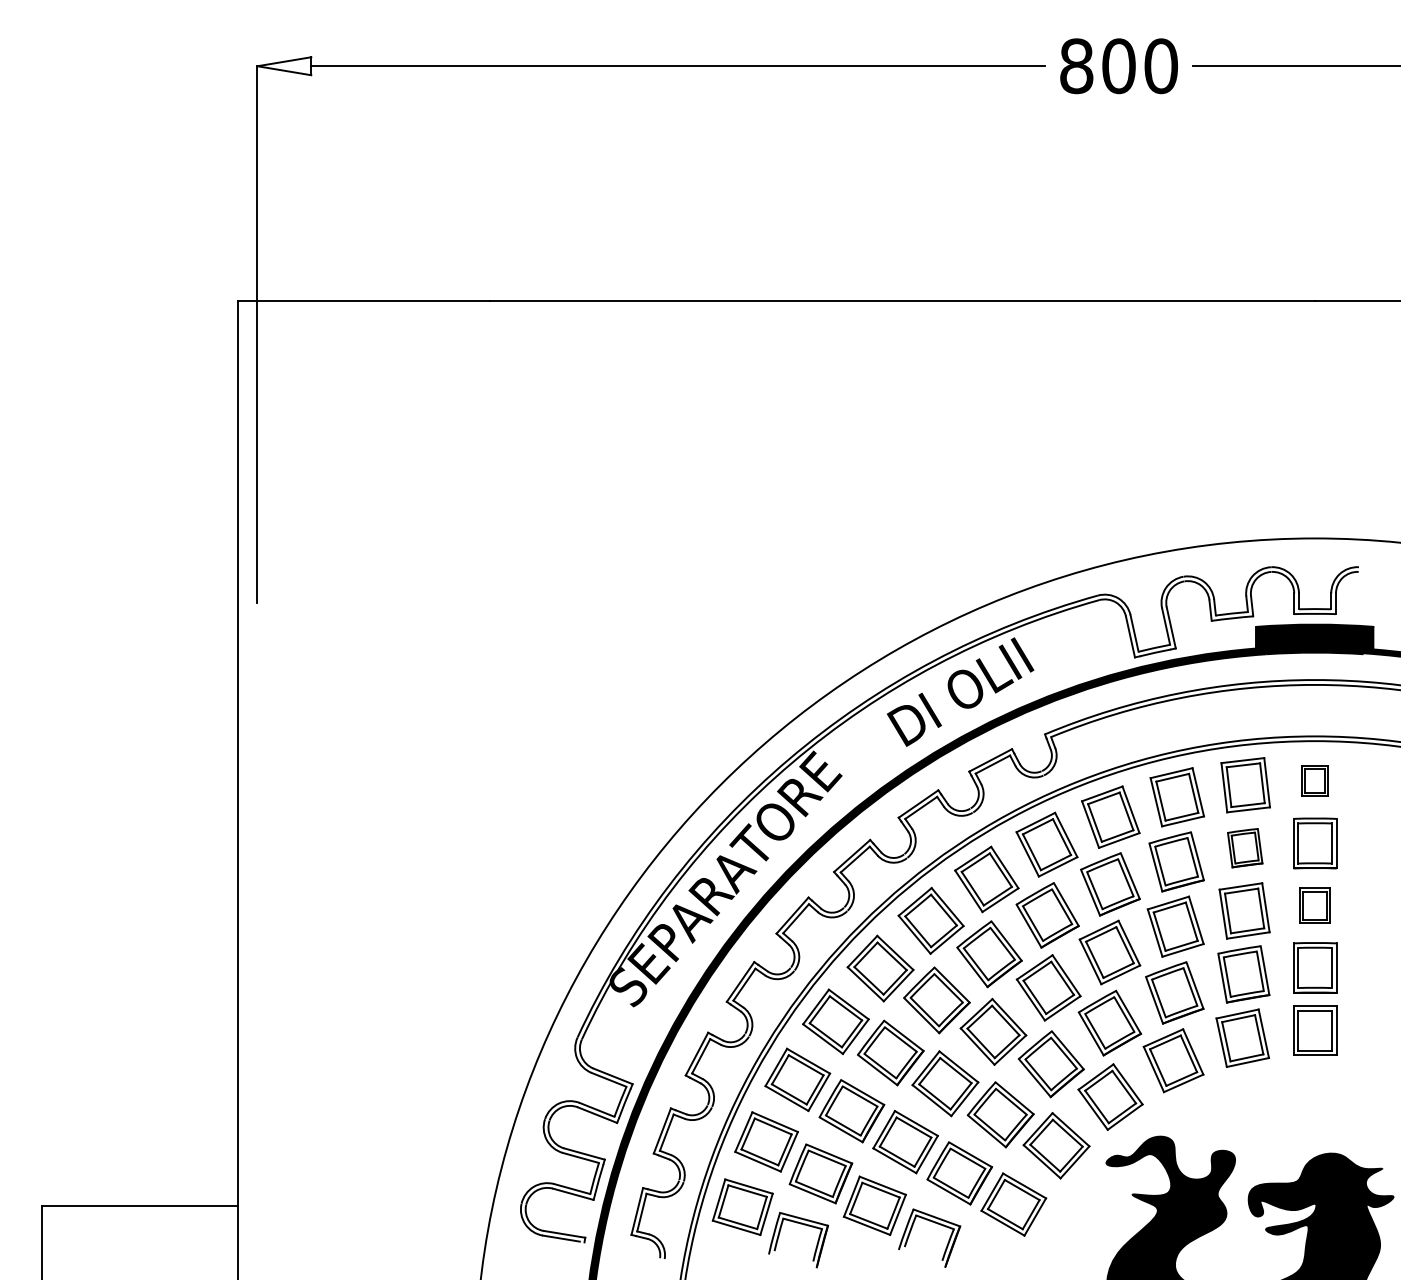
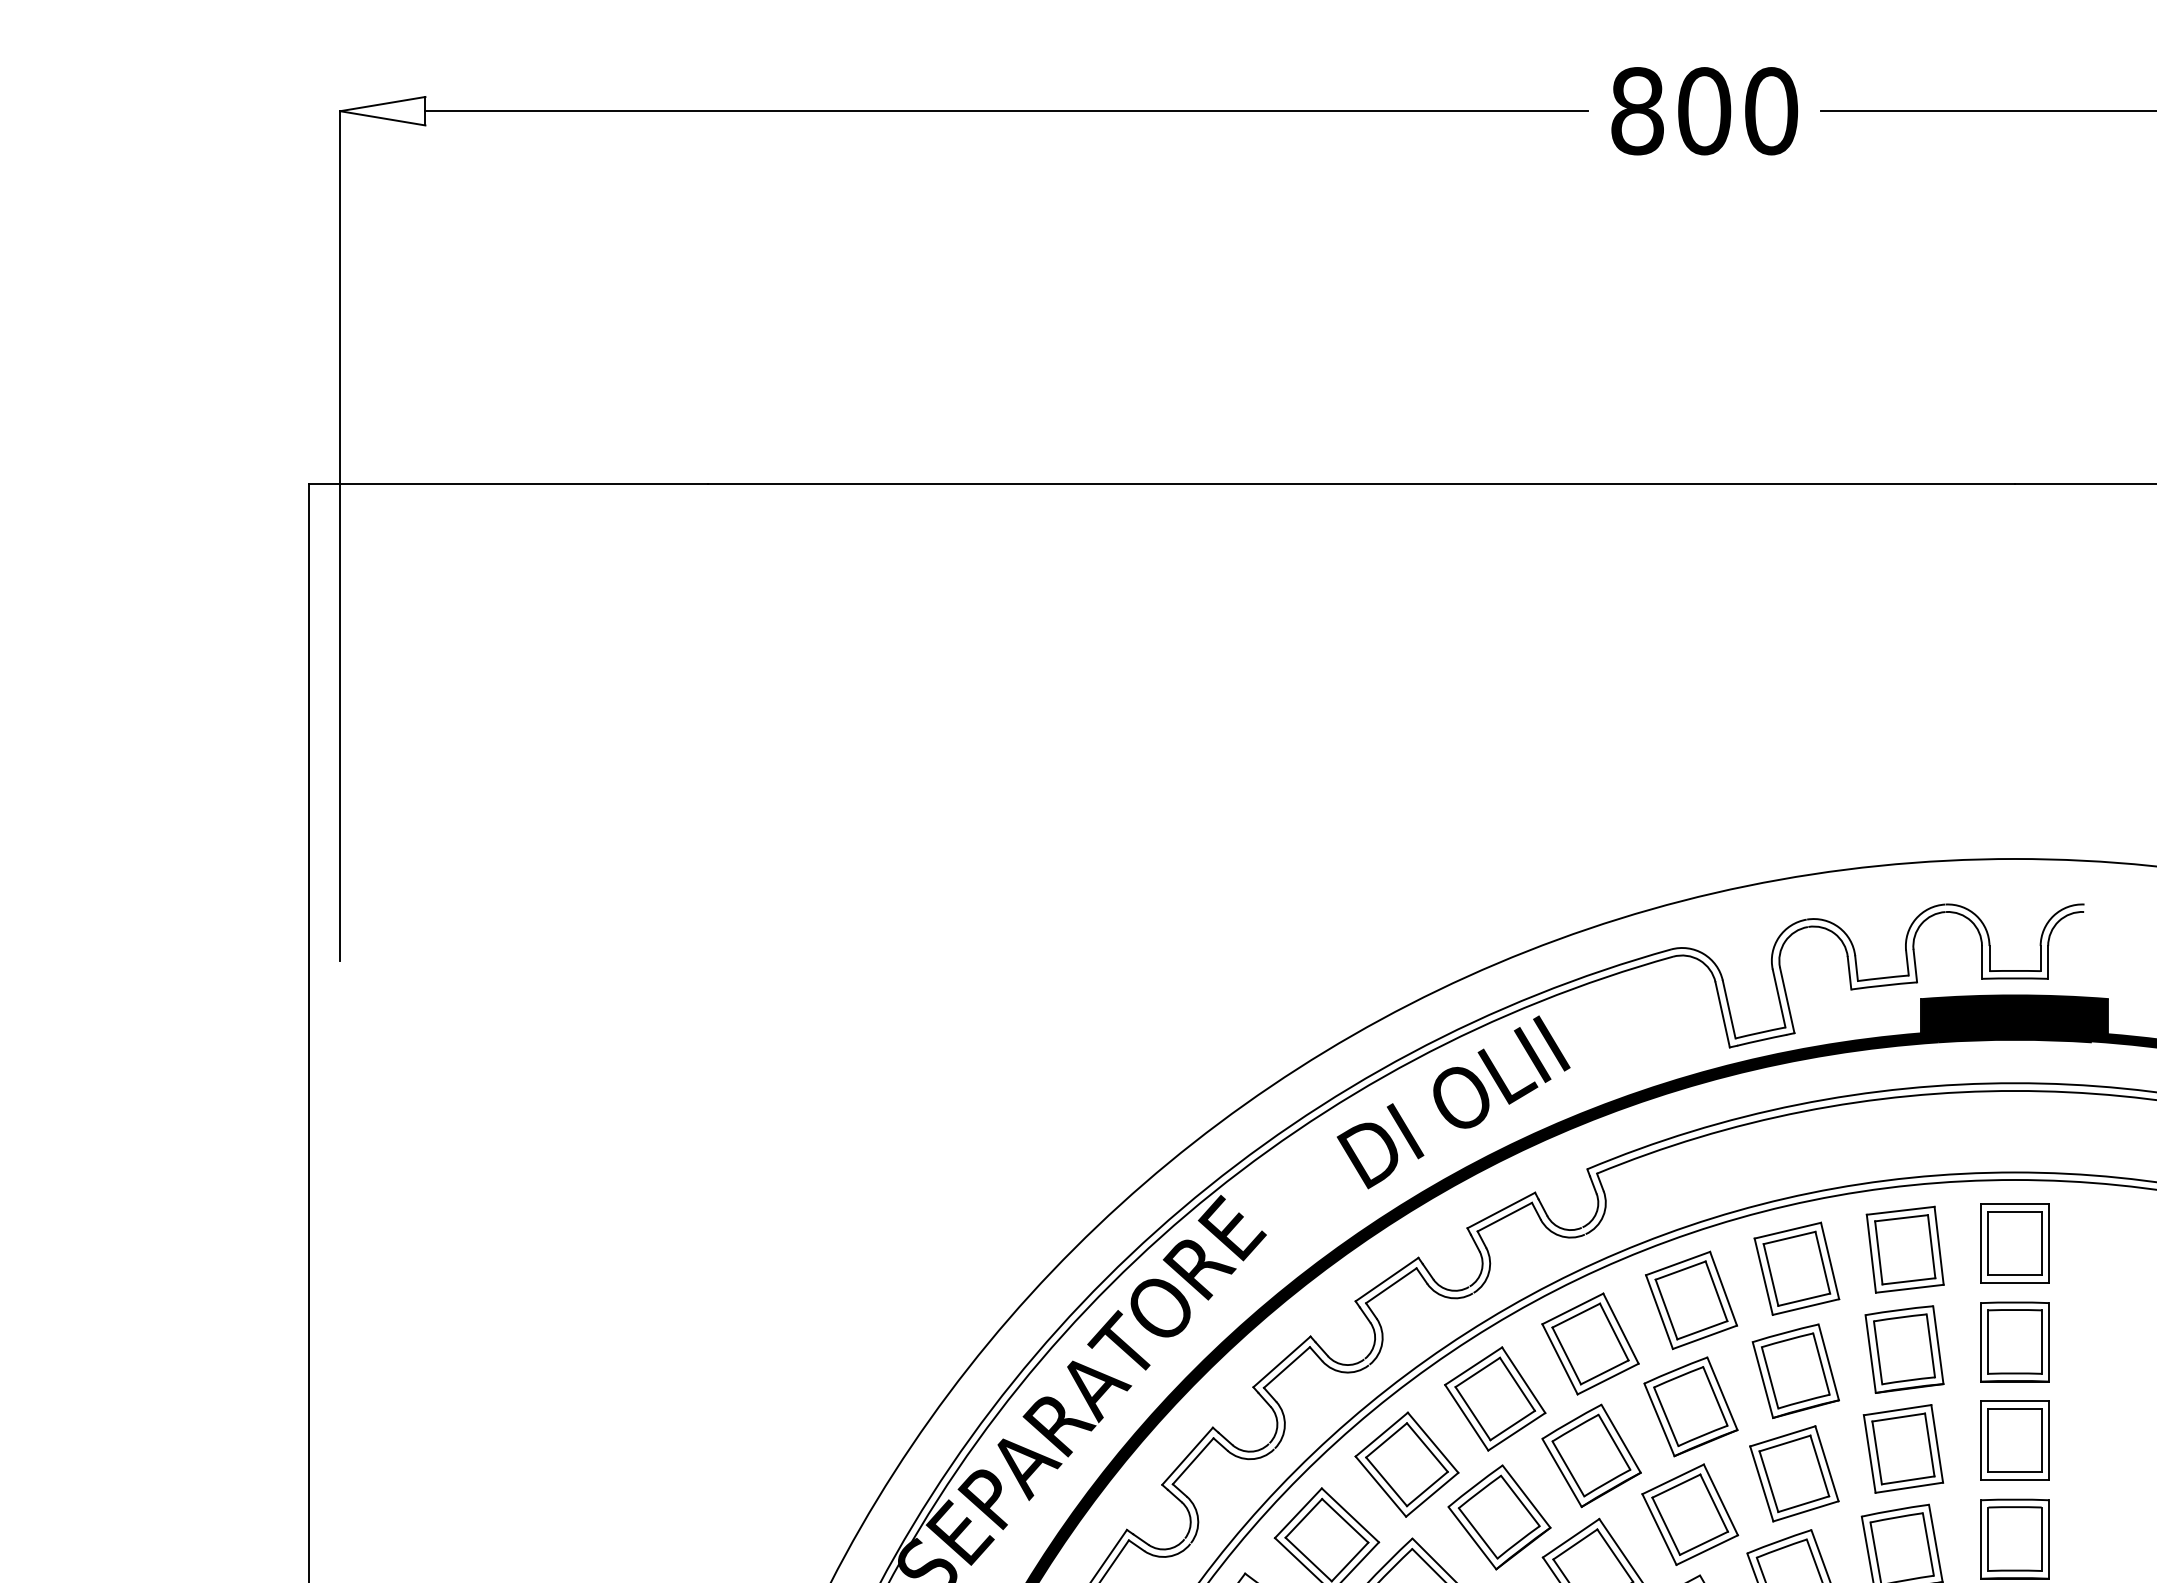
part: (1315, 780) -> (2015, 1242), size x1.67
part: (1244, 847) -> (1903, 1348), size x1.43
part: (1315, 905) -> (2015, 1440), size x1.43

